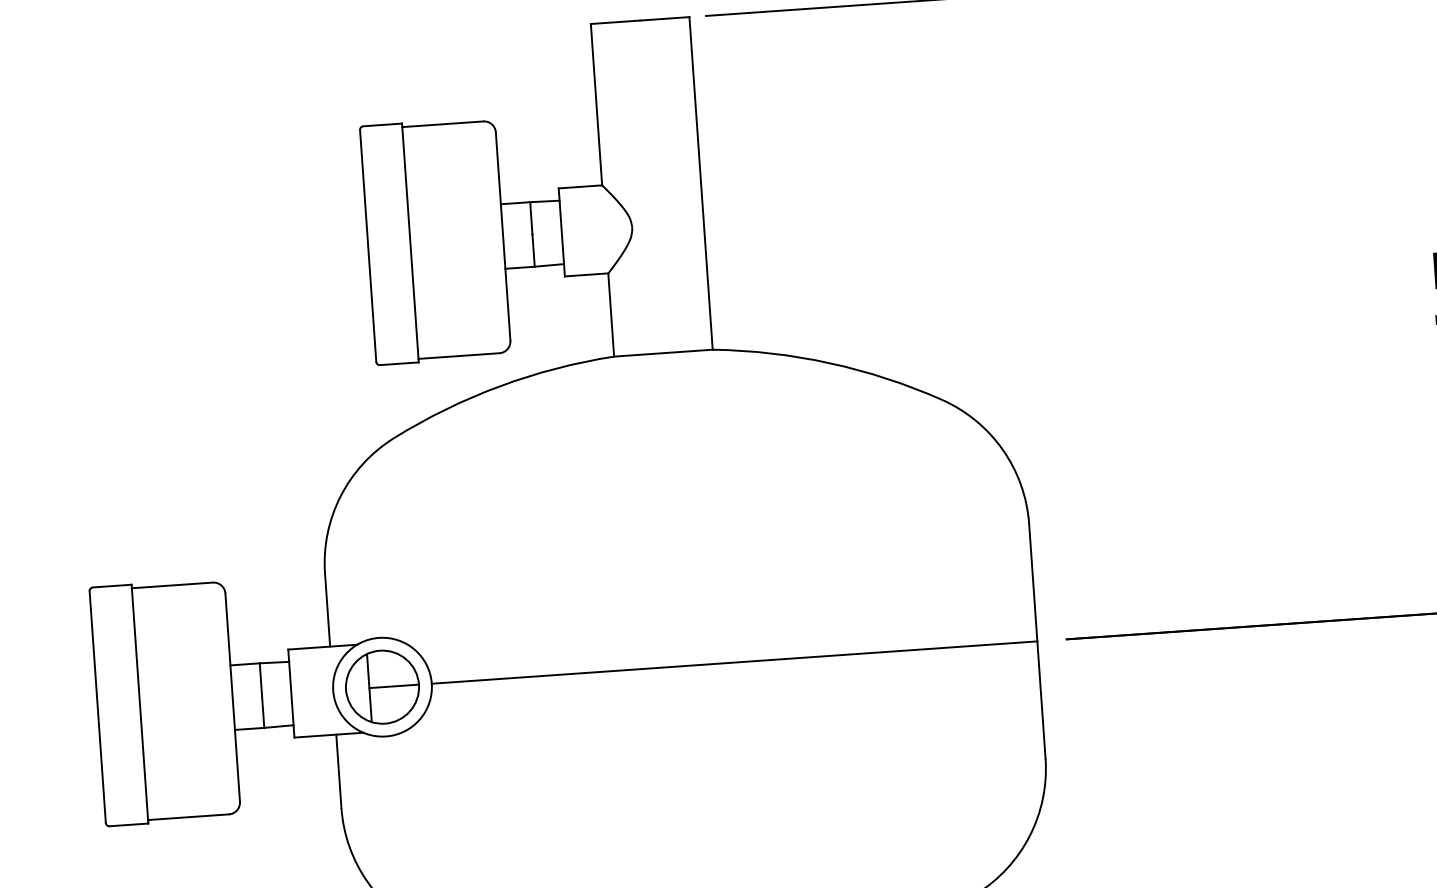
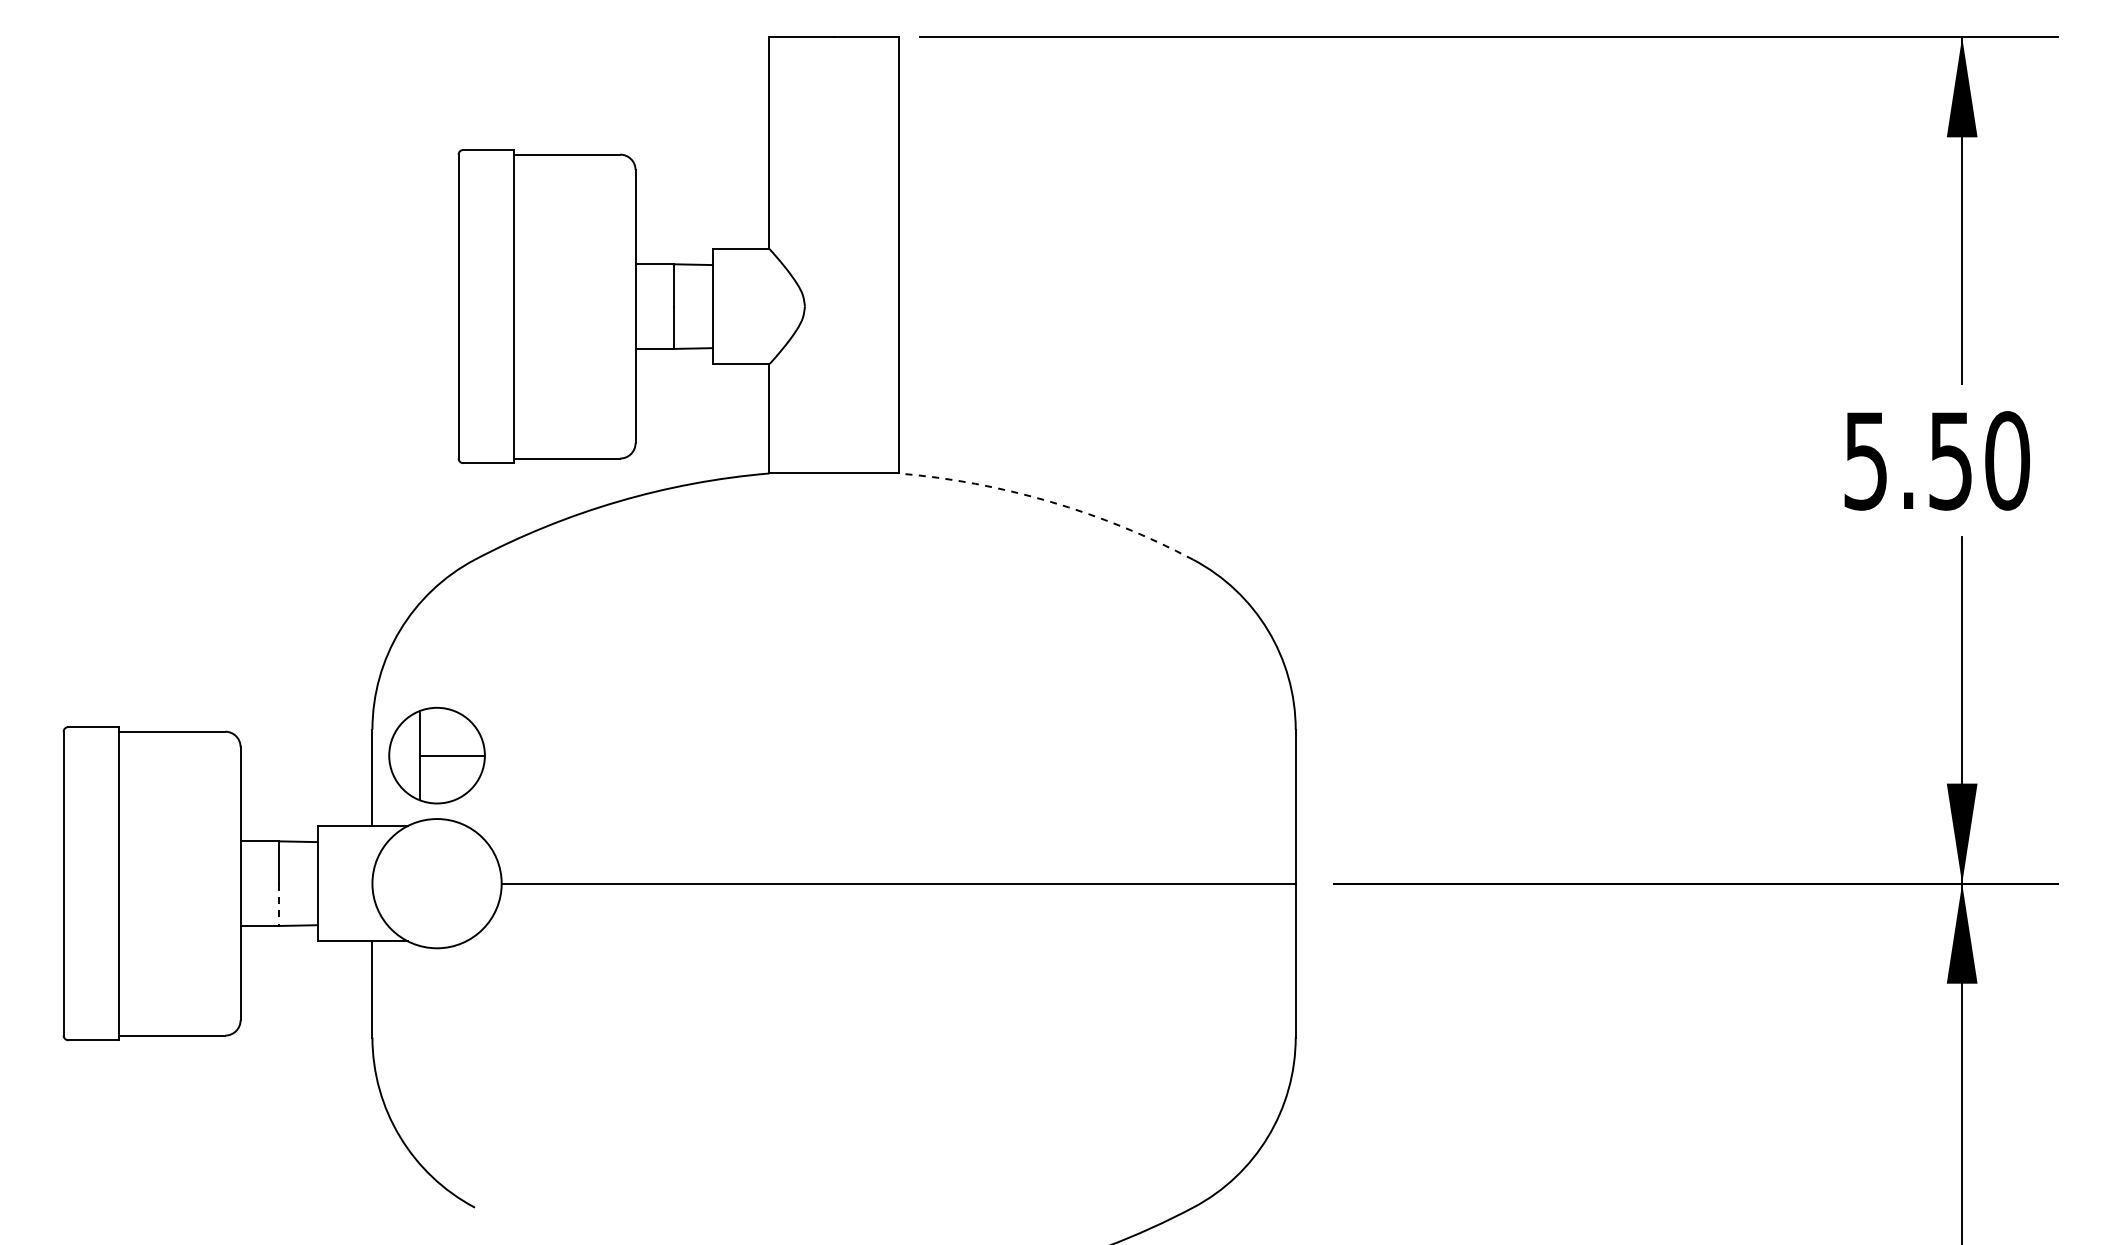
arc: (829, 363) -> (1050, 501), solid -> dashed
part: (382, 687) -> (436, 755), moved
line: (263, 712) -> (279, 905), solid -> dashed

